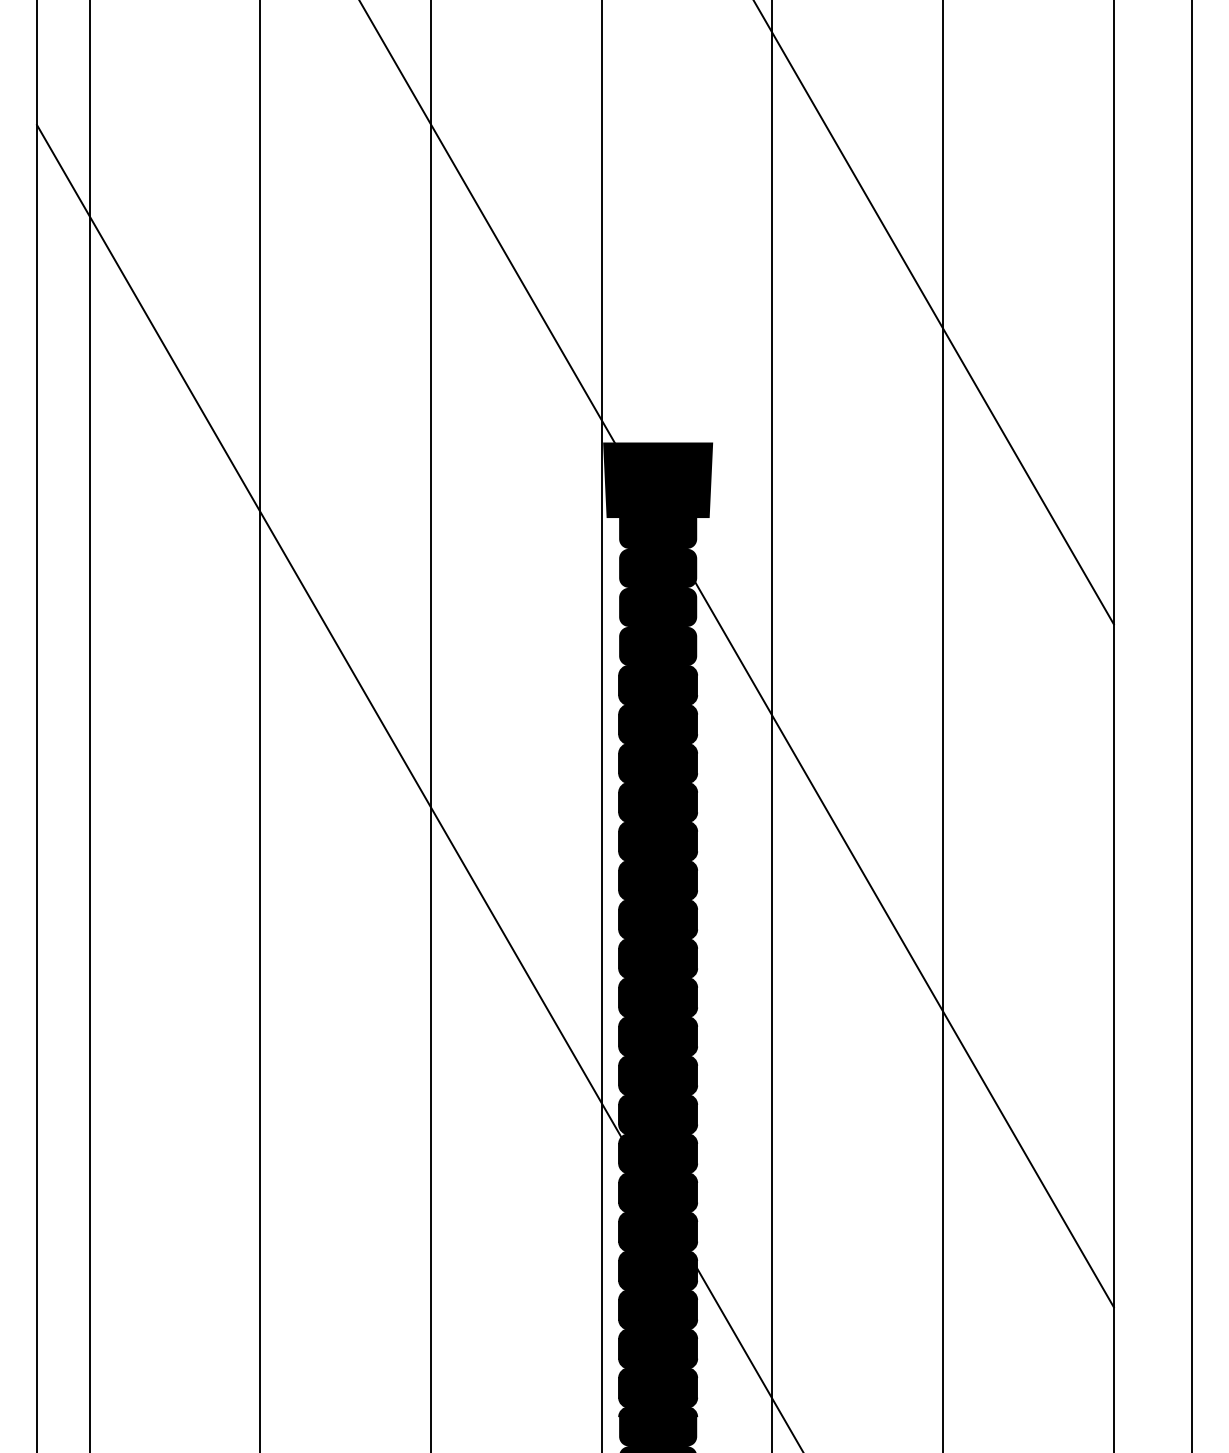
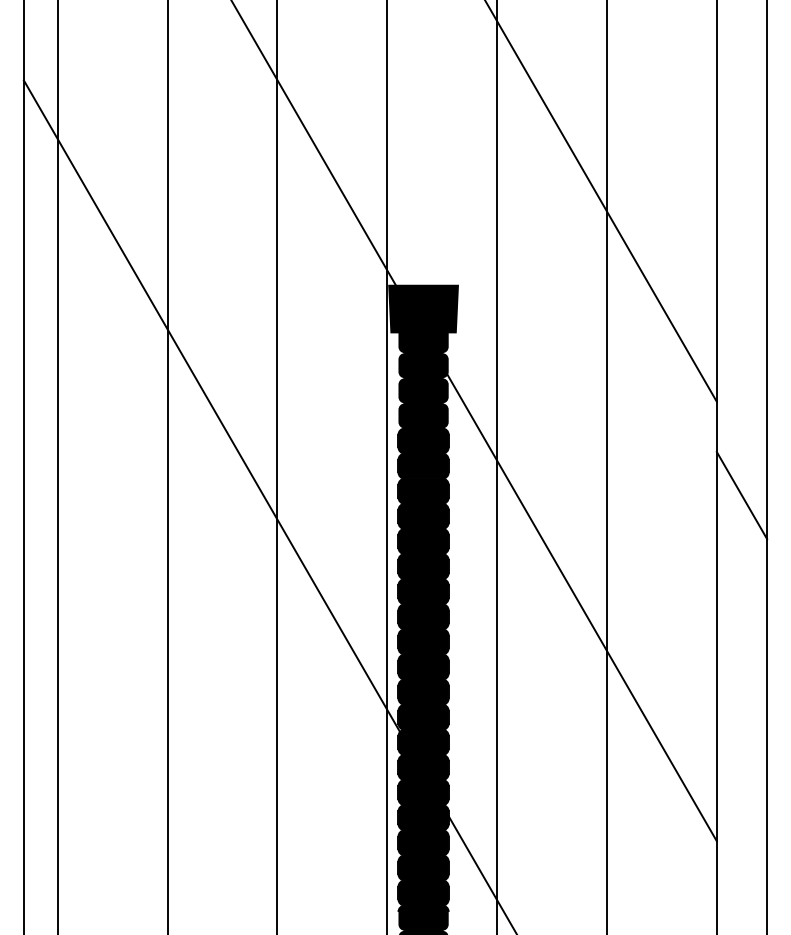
line: (1152, 770) -> (741, 495), added

